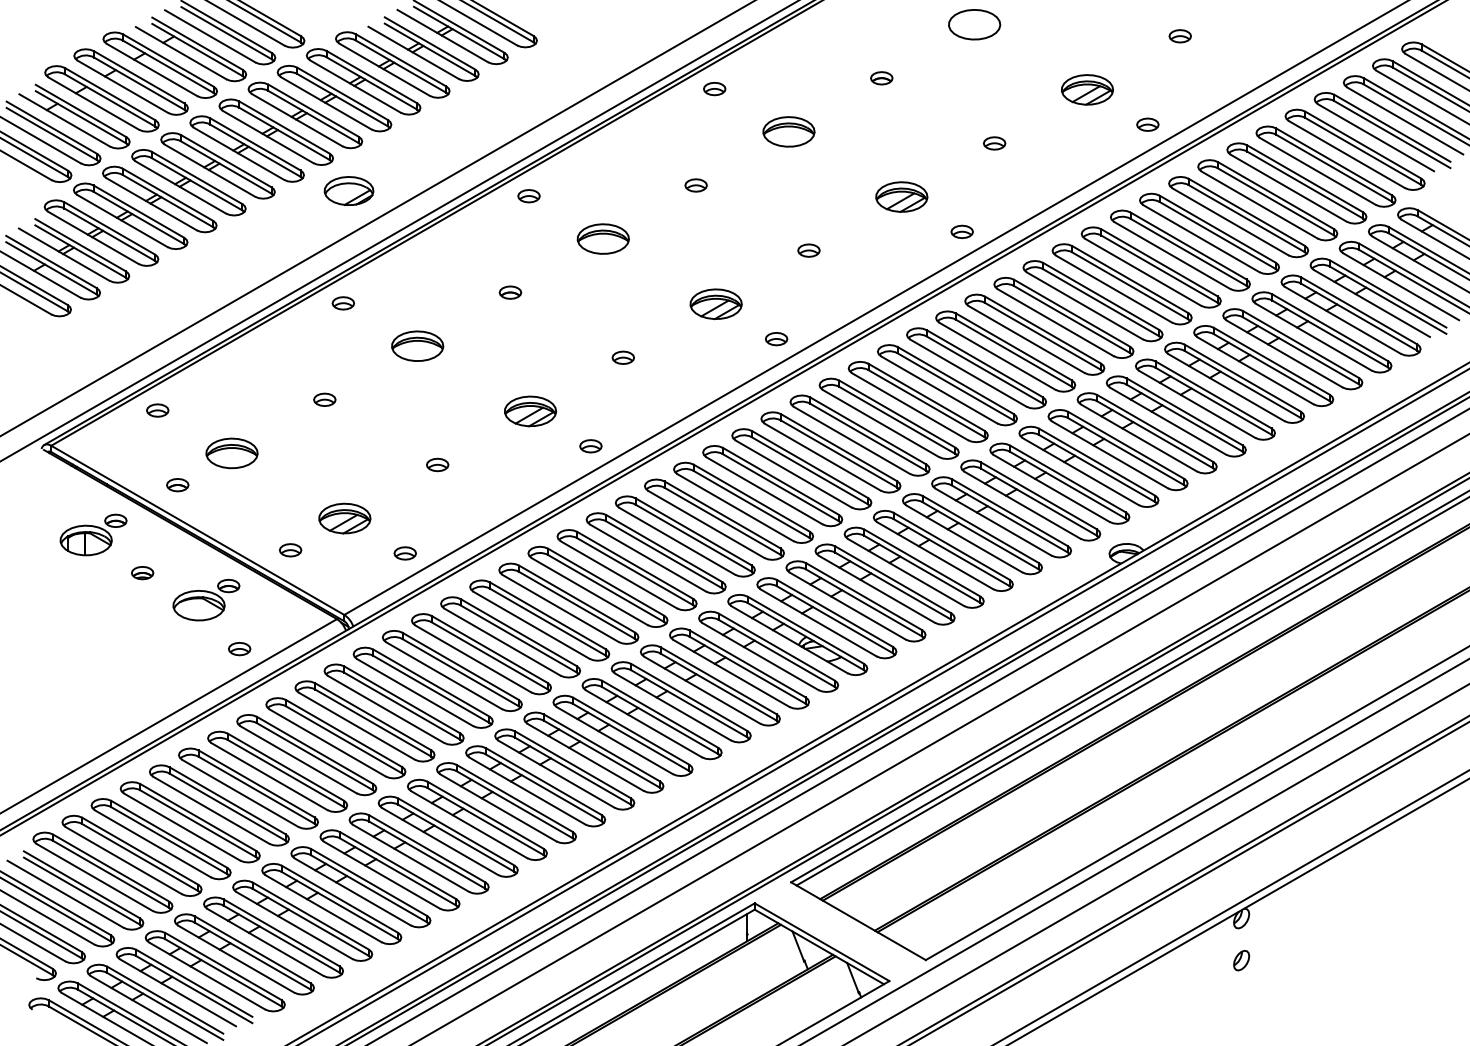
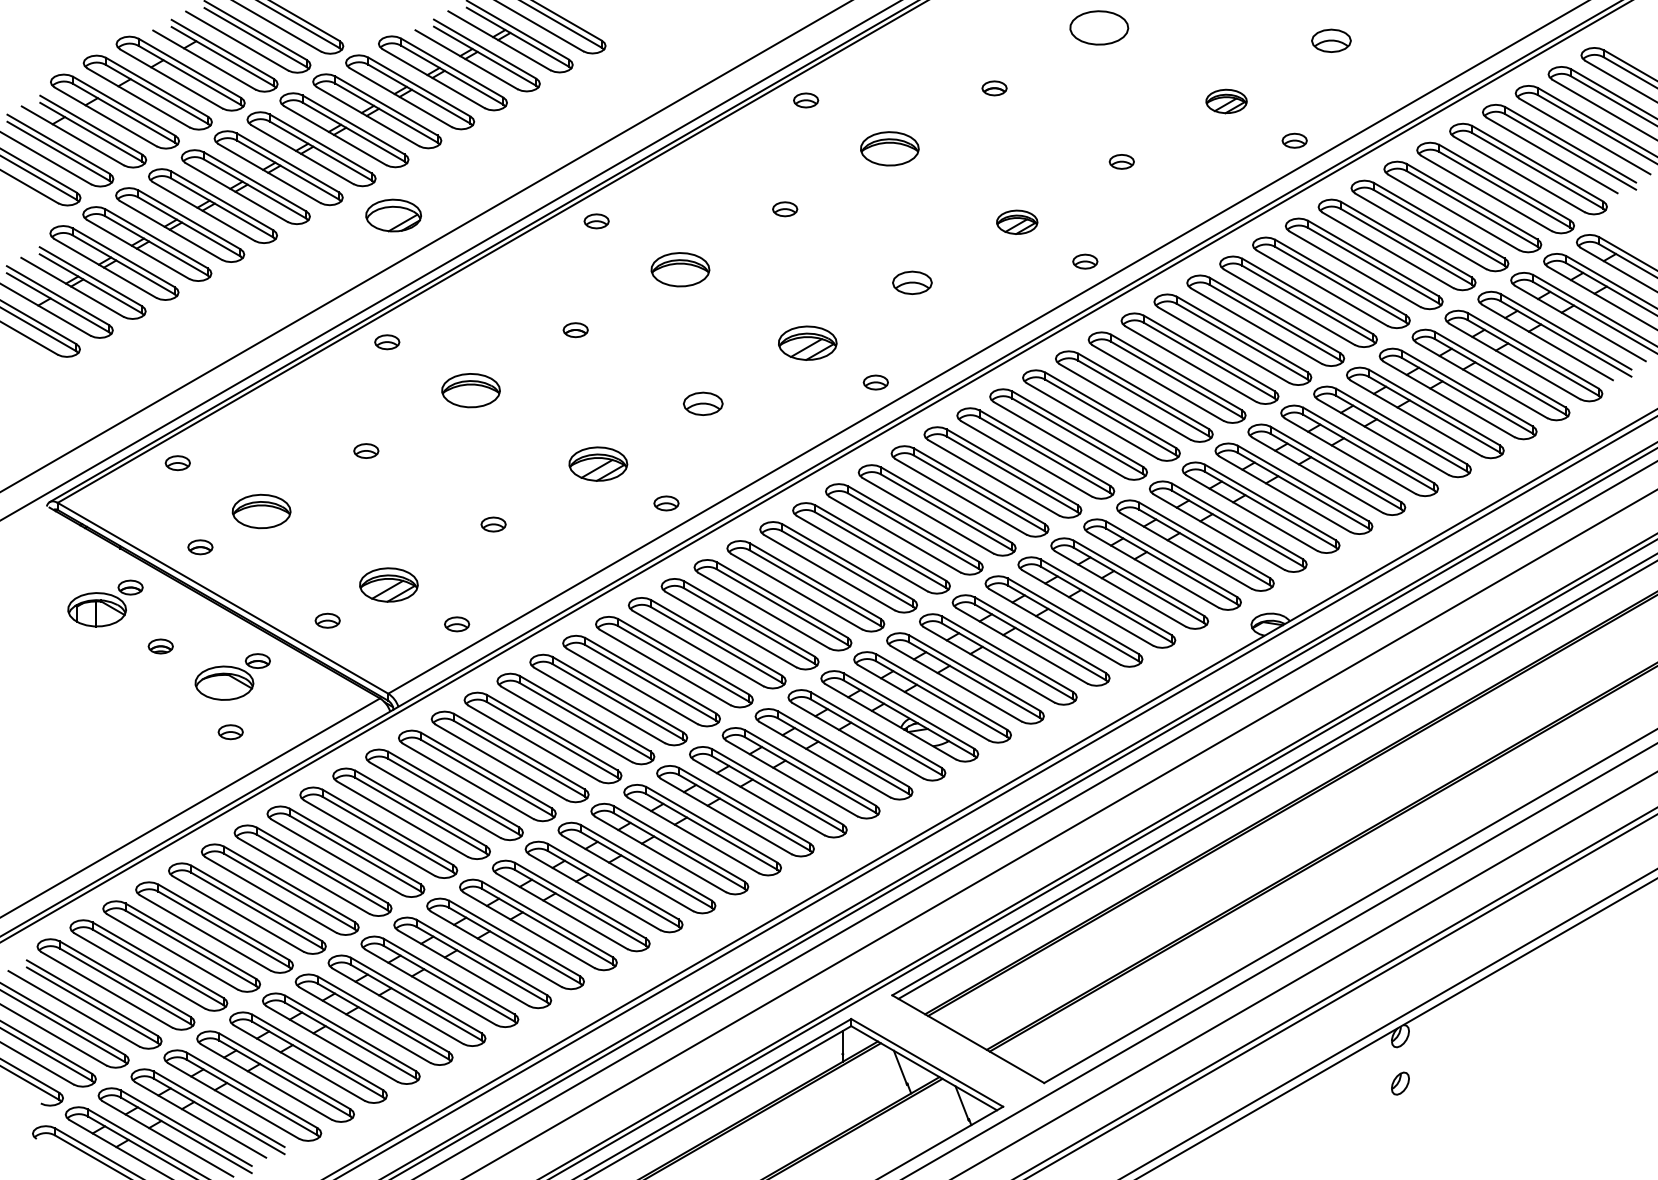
part: (1179, 36) -> (1330, 41), size x1.6
part: (1087, 89) -> (1226, 101), size x0.7
part: (901, 196) -> (1016, 221), size x0.7
part: (808, 250) -> (911, 282), size x1.6
part: (622, 357) -> (702, 403), size x1.6
part: (239, 649) -> (230, 732), moved

